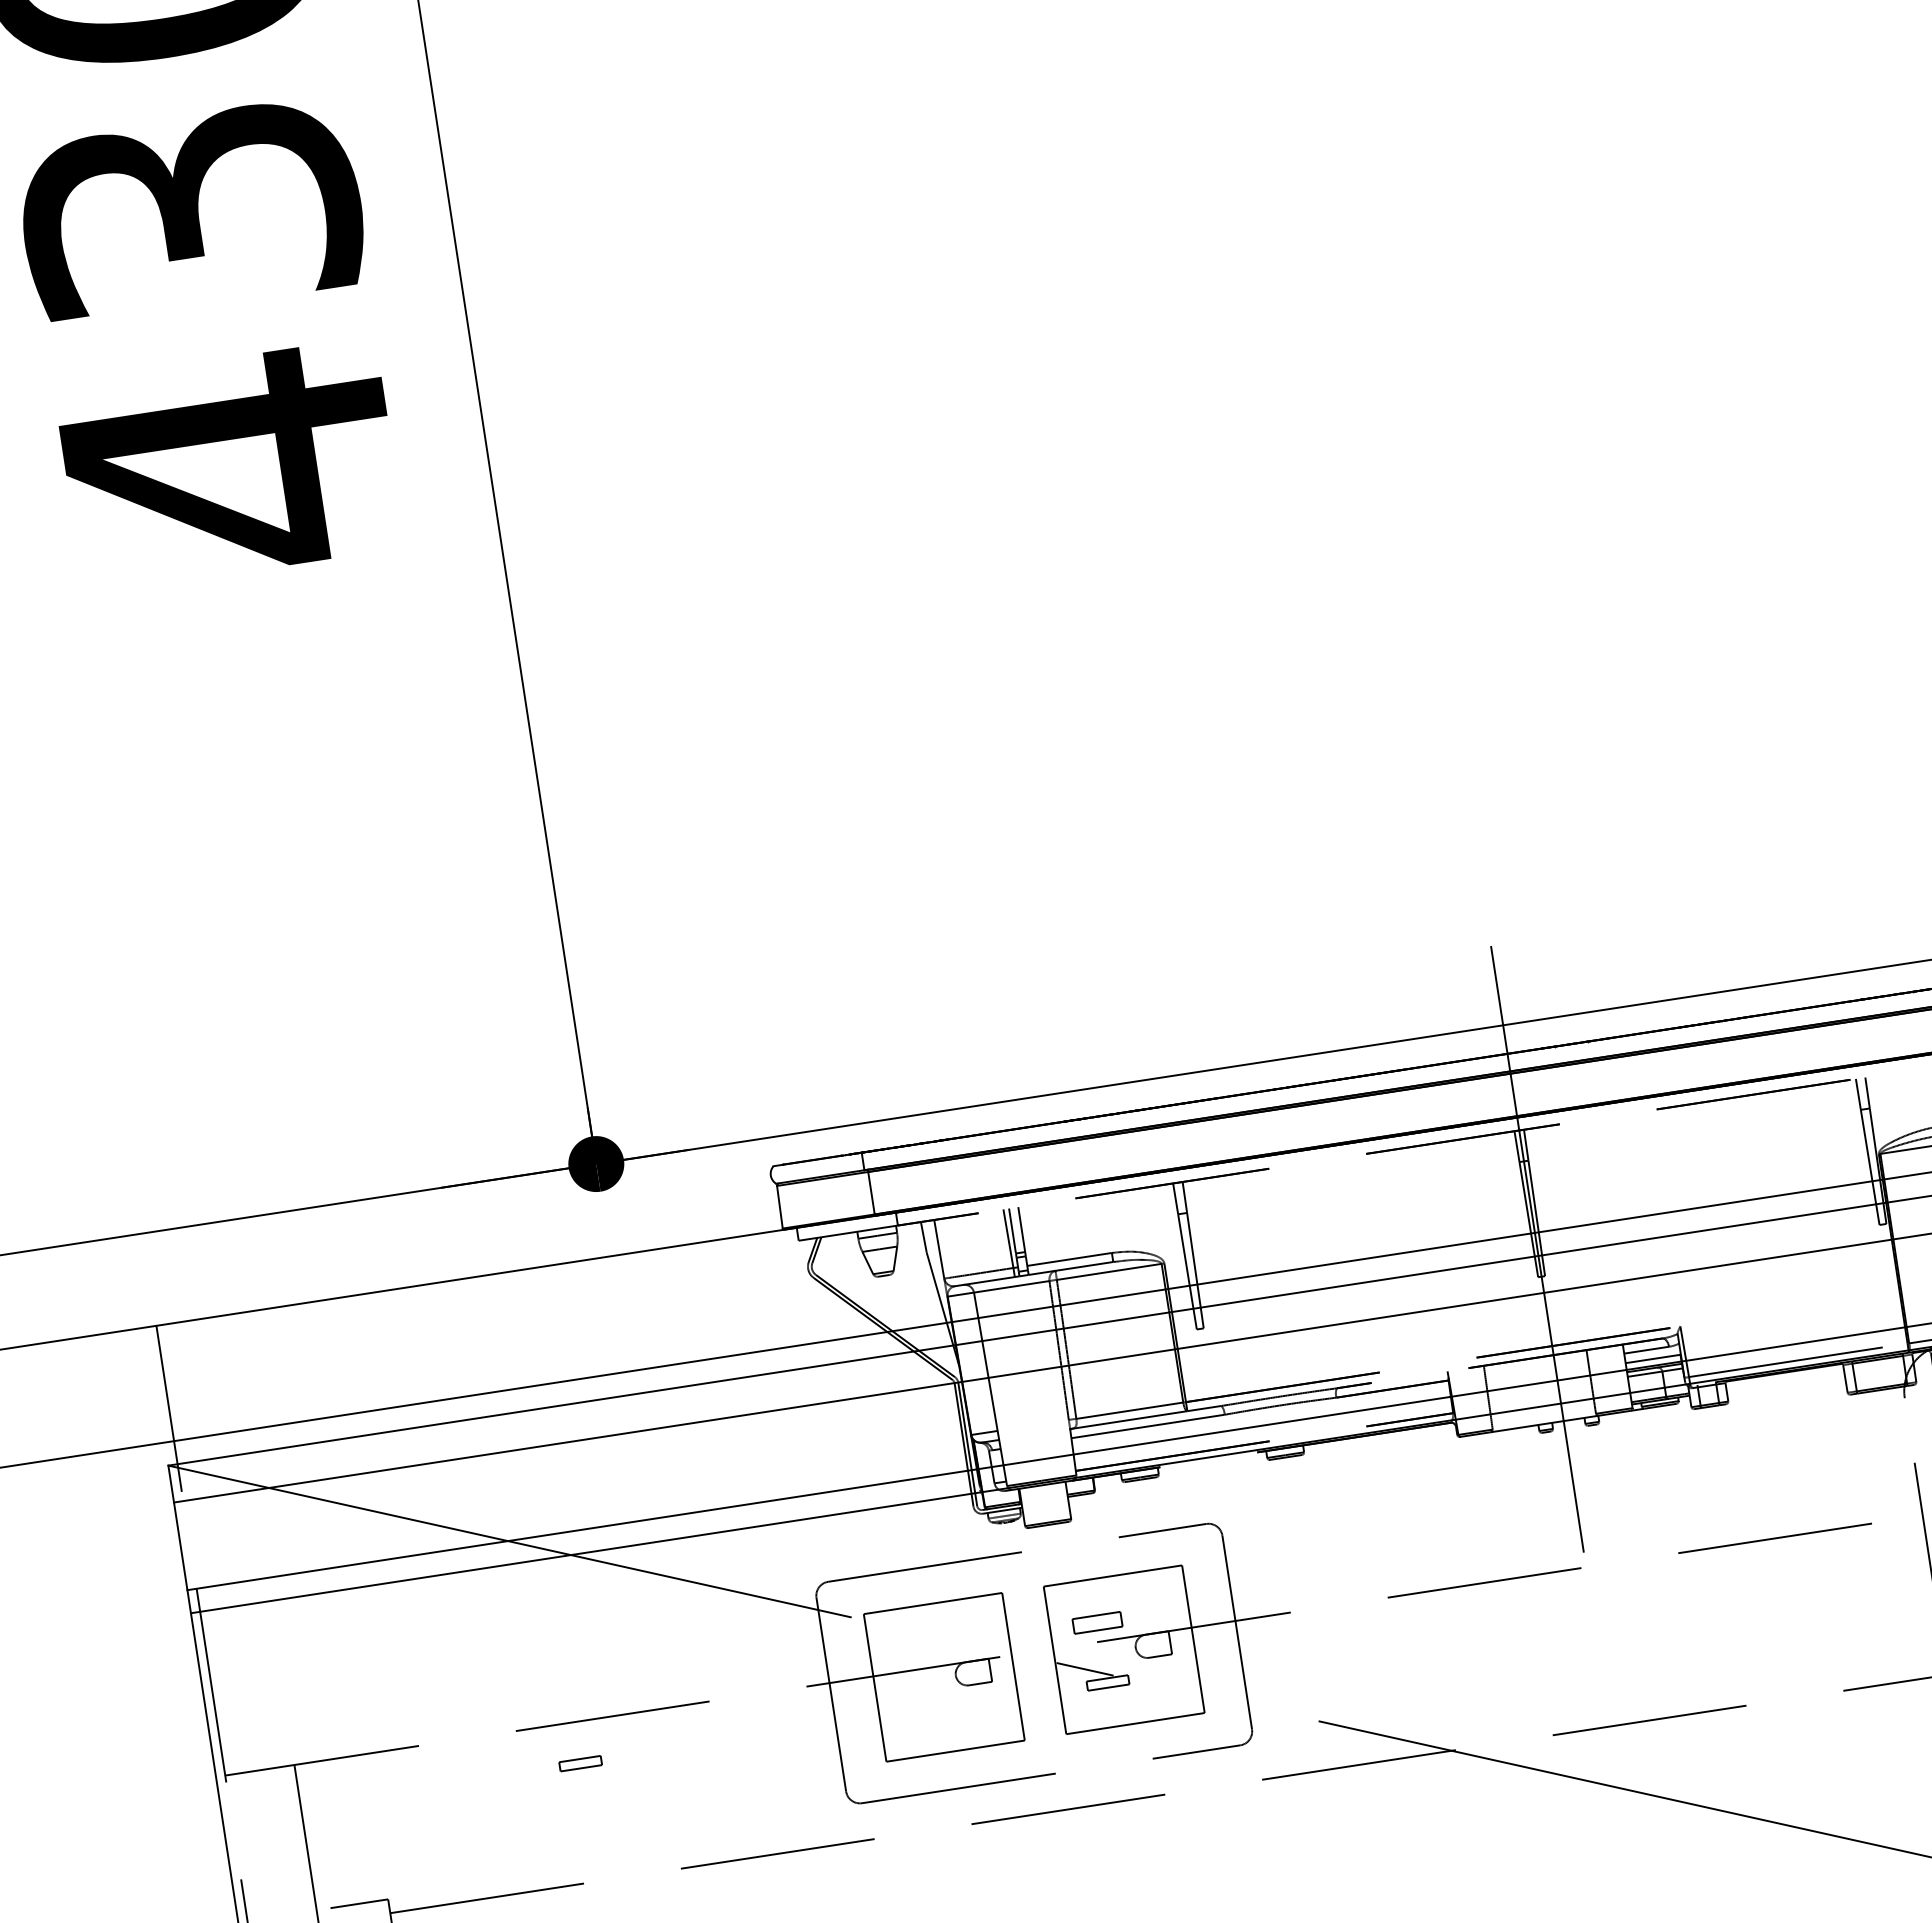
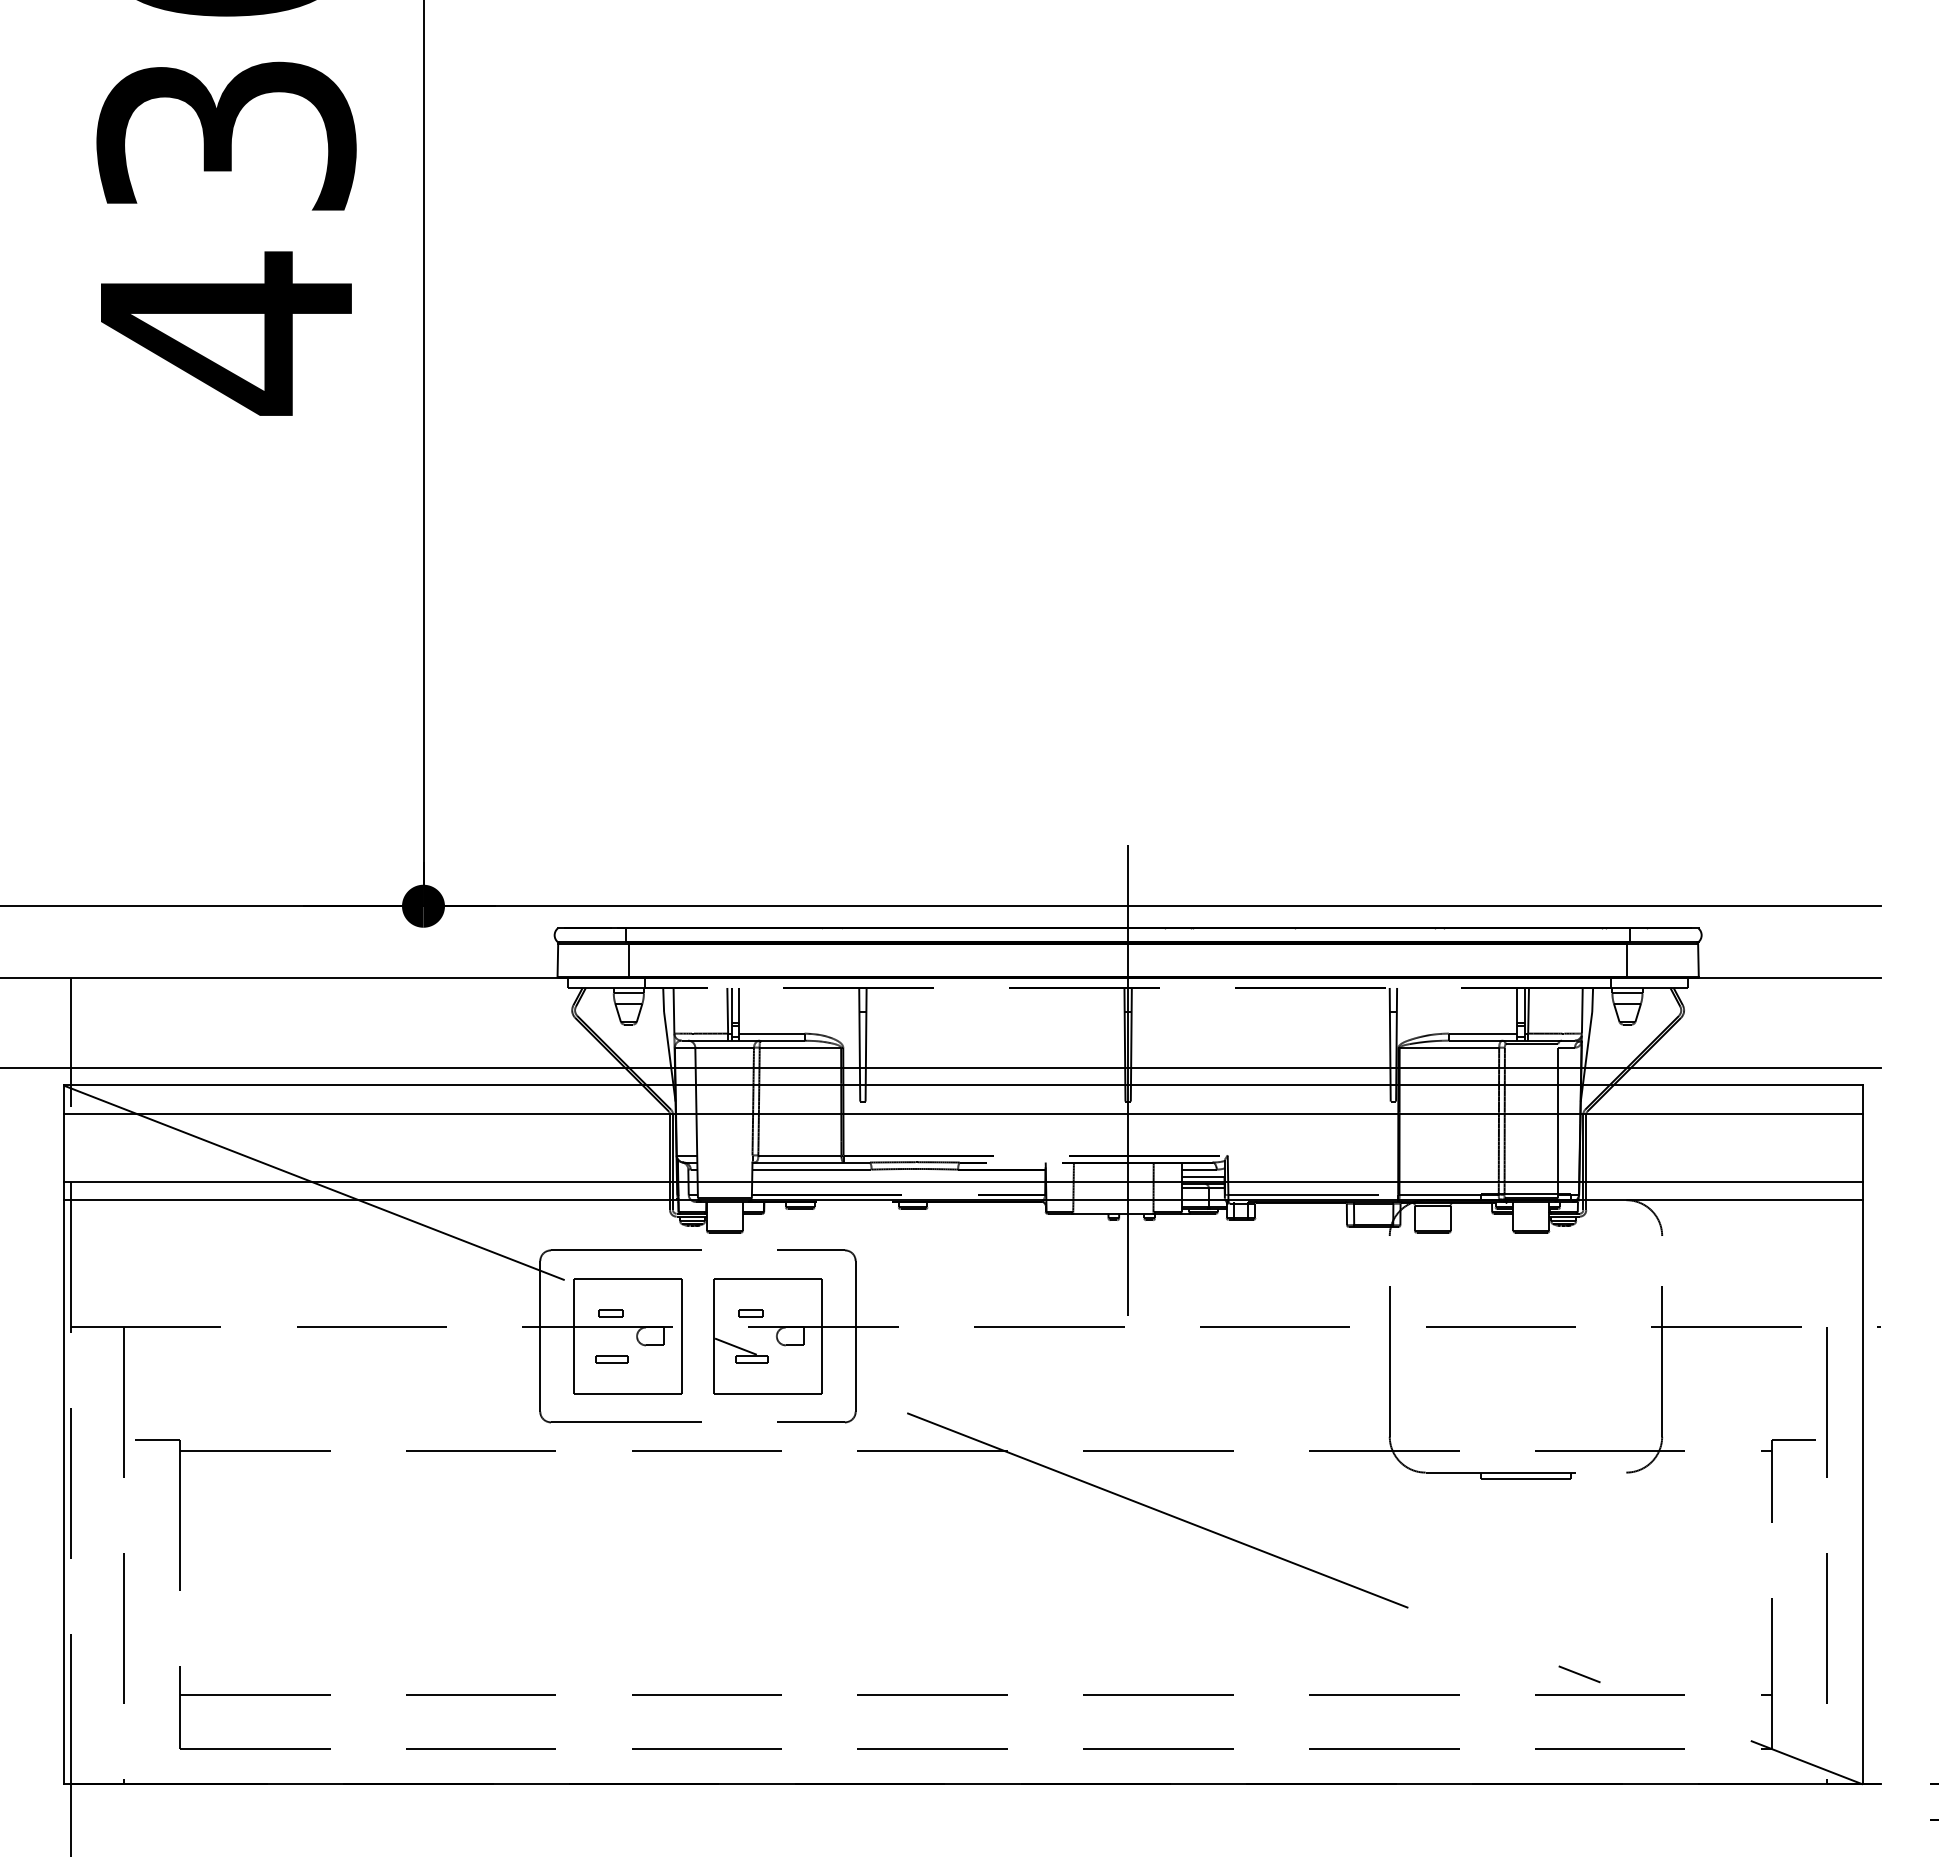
part: (1097, 1623) -> (750, 1313), size x0.62
part: (917, 1651) -> (610, 1313), added
part: (580, 1763) -> (611, 1359), moved

